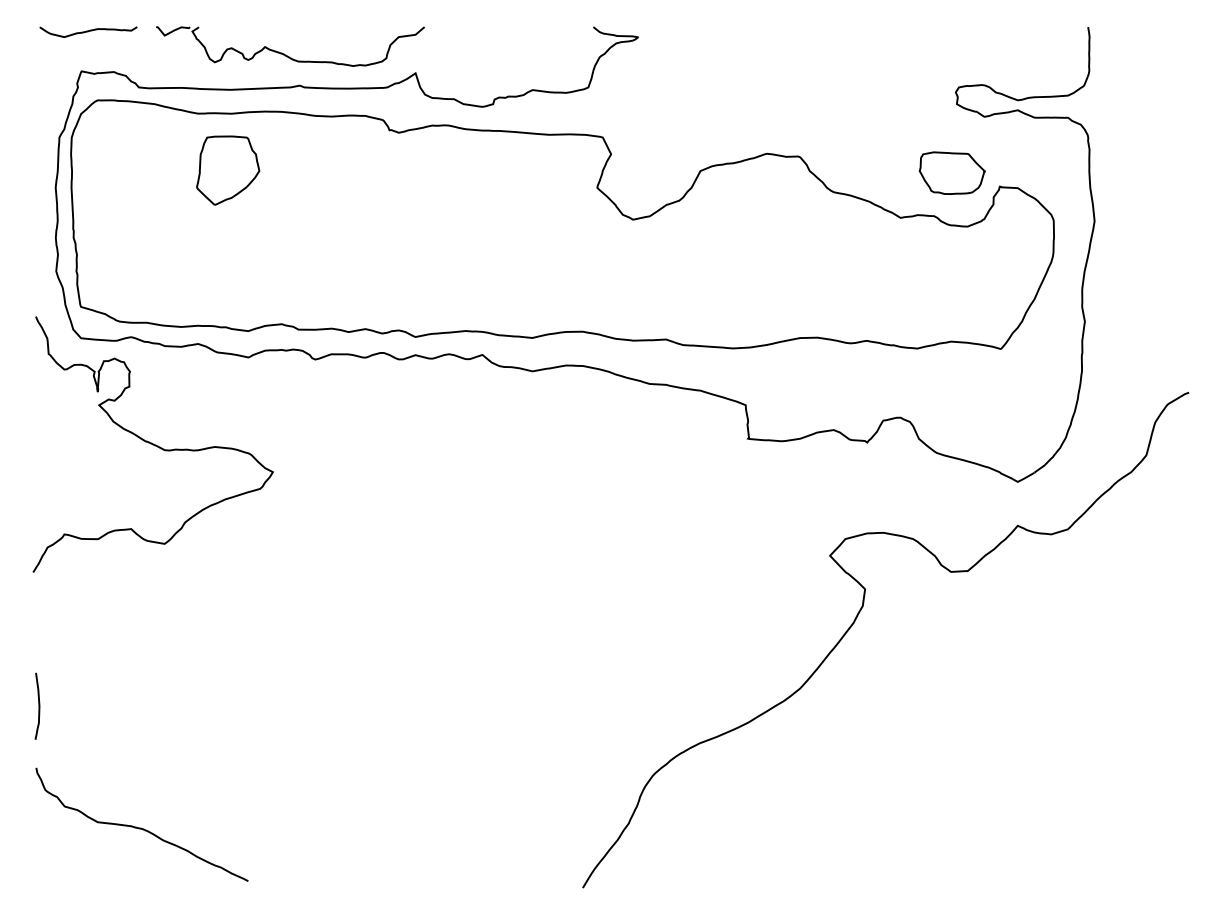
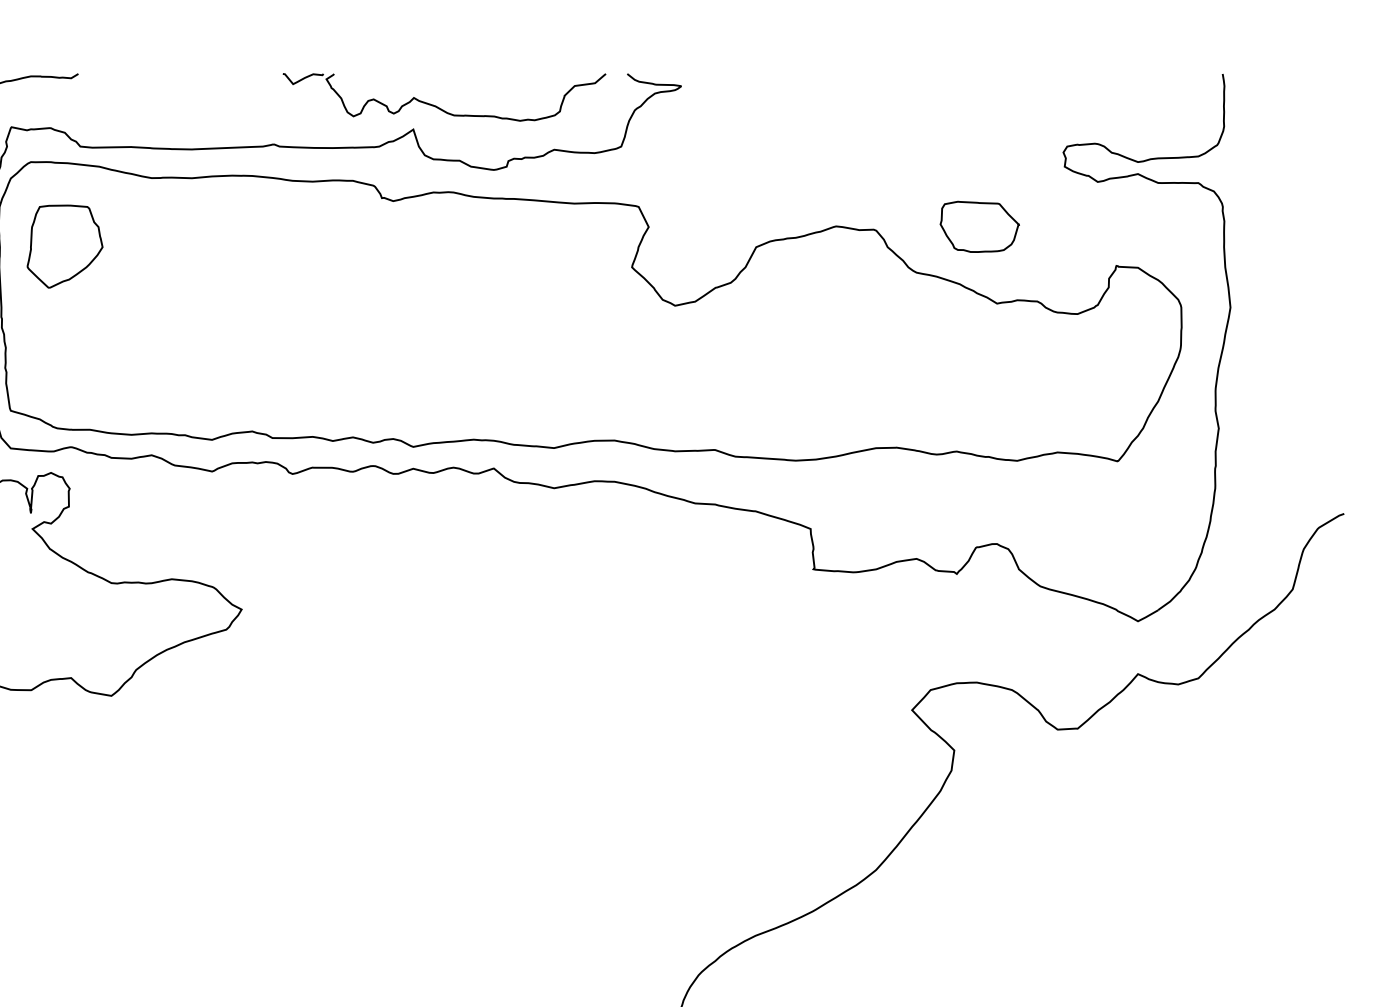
part: (286, 54) -> (439, 106), moved
part: (228, 170) -> (65, 246), moved
part: (951, 172) -> (978, 226), moved

